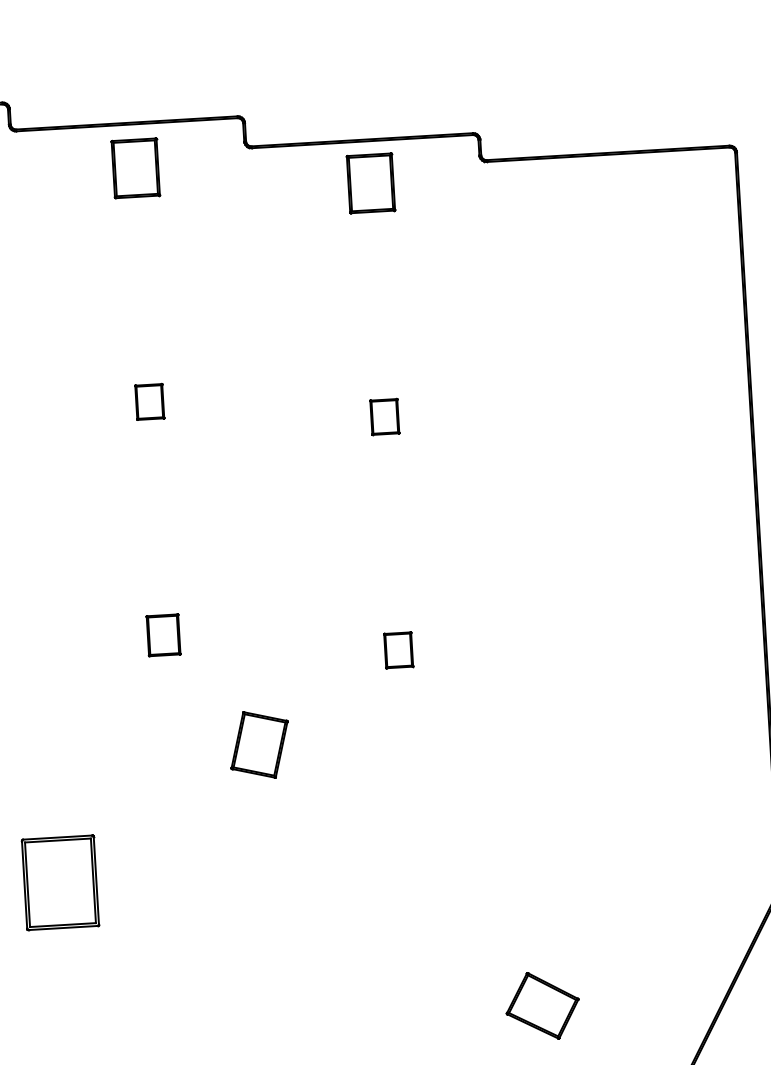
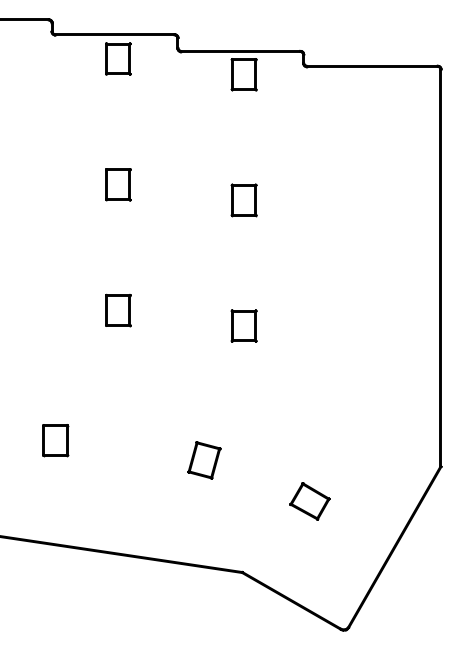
part: (149, 401) -> (118, 184), size x1.67
part: (383, 417) -> (243, 200), size x1.67
part: (163, 635) -> (118, 310), size x1.43
part: (397, 649) -> (243, 325), size x1.67
part: (259, 745) -> (204, 460), moved
part: (61, 883) -> (55, 440), size x0.62
part: (541, 1006) -> (309, 501), moved

